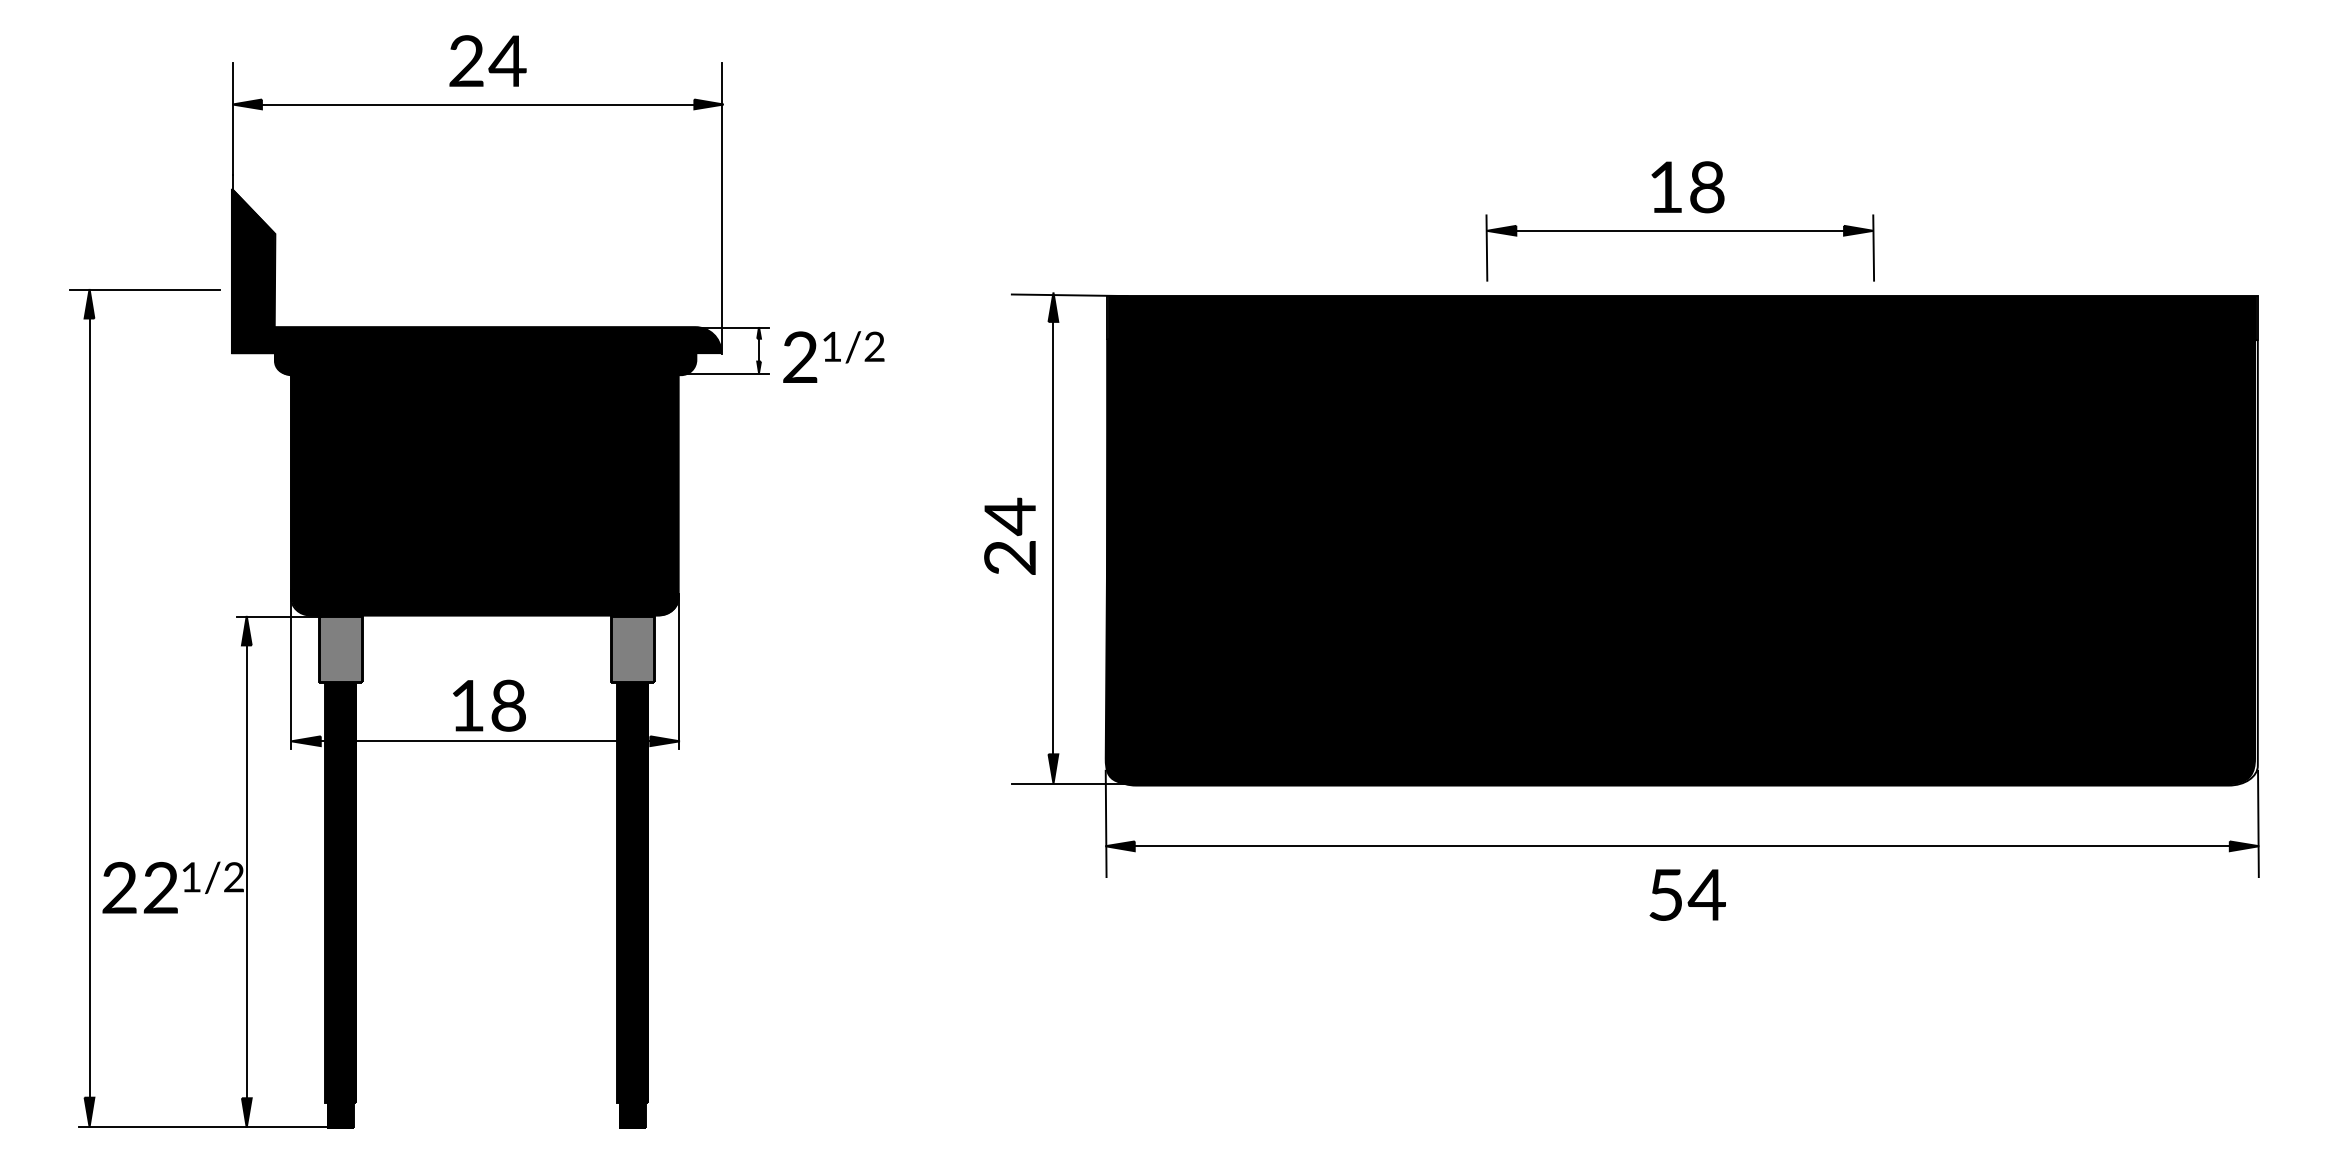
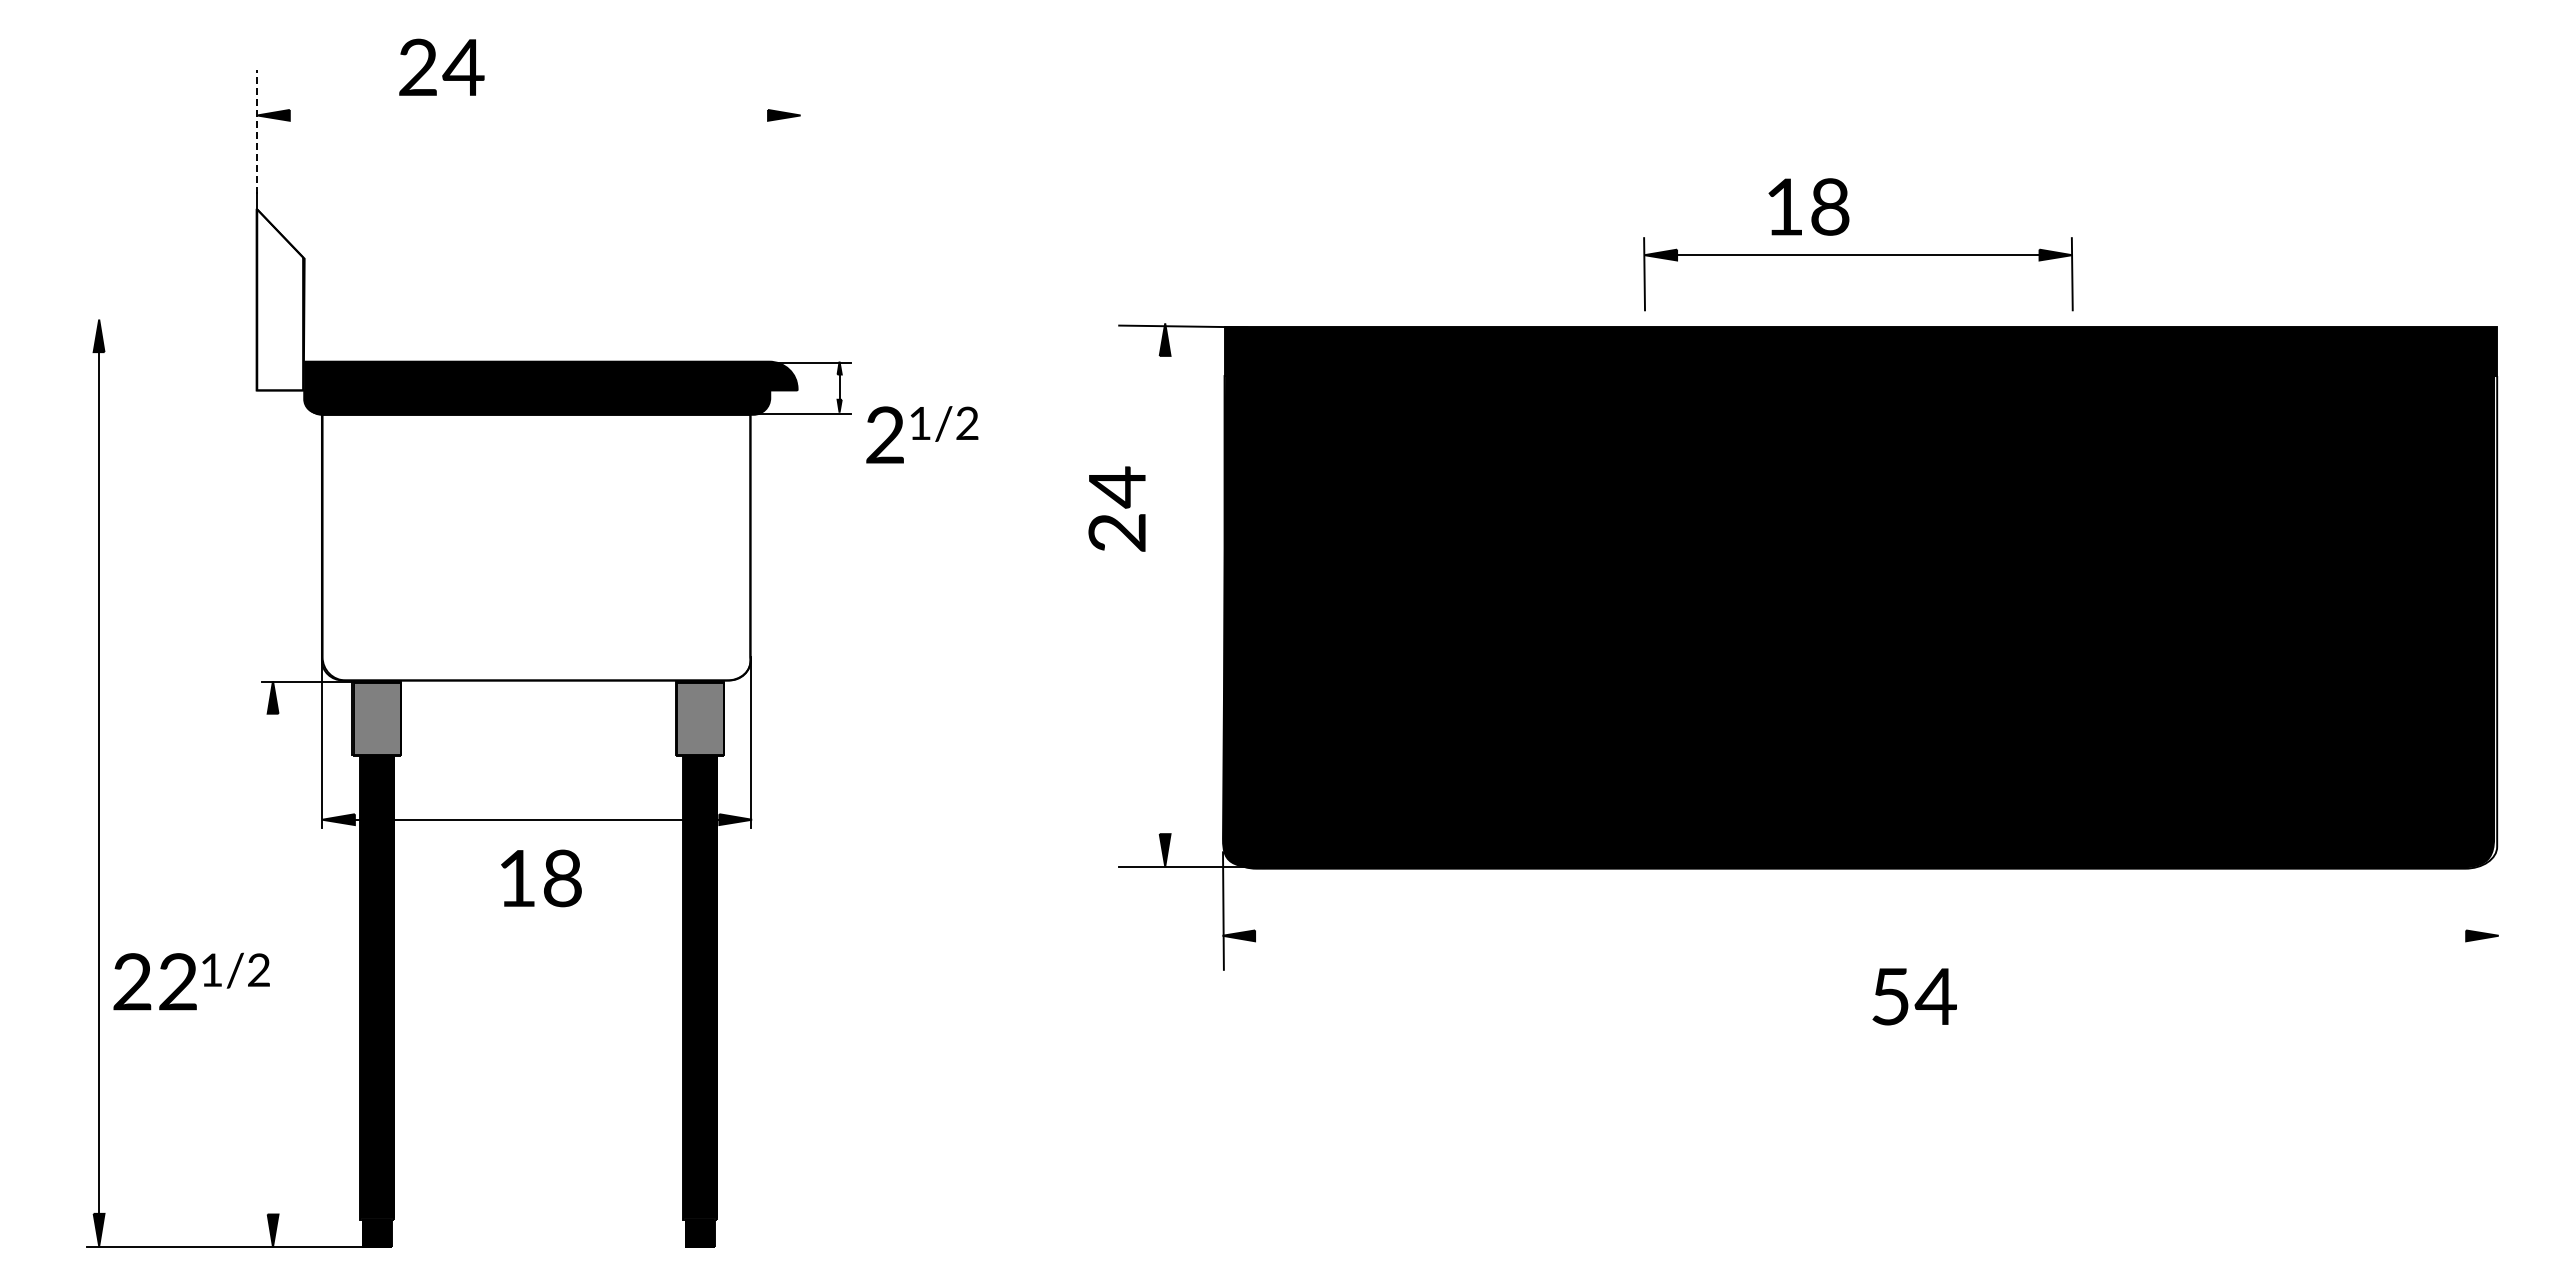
text: (487, 60) -> (441, 66), moved
line: (480, 104) -> (531, 115), removed
line: (232, 119) -> (257, 131), solid -> dashed
text: (1687, 186) -> (1808, 206), moved
line: (721, 208) -> (798, 230), removed
fill: (252, 270) -> (279, 299), removed
line: (145, 290) -> (160, 321), removed
text: (834, 356) -> (922, 434), moved
fill: (484, 485) -> (536, 536), removed
line: (1053, 534) -> (1165, 591), removed
text: (1009, 535) -> (1116, 508), moved
text: (489, 705) -> (541, 878), moved
line: (2258, 823) -> (2497, 910), removed
line: (1682, 845) -> (1860, 935), removed
line: (246, 878) -> (272, 971), removed
text: (1687, 894) -> (1914, 996), moved

